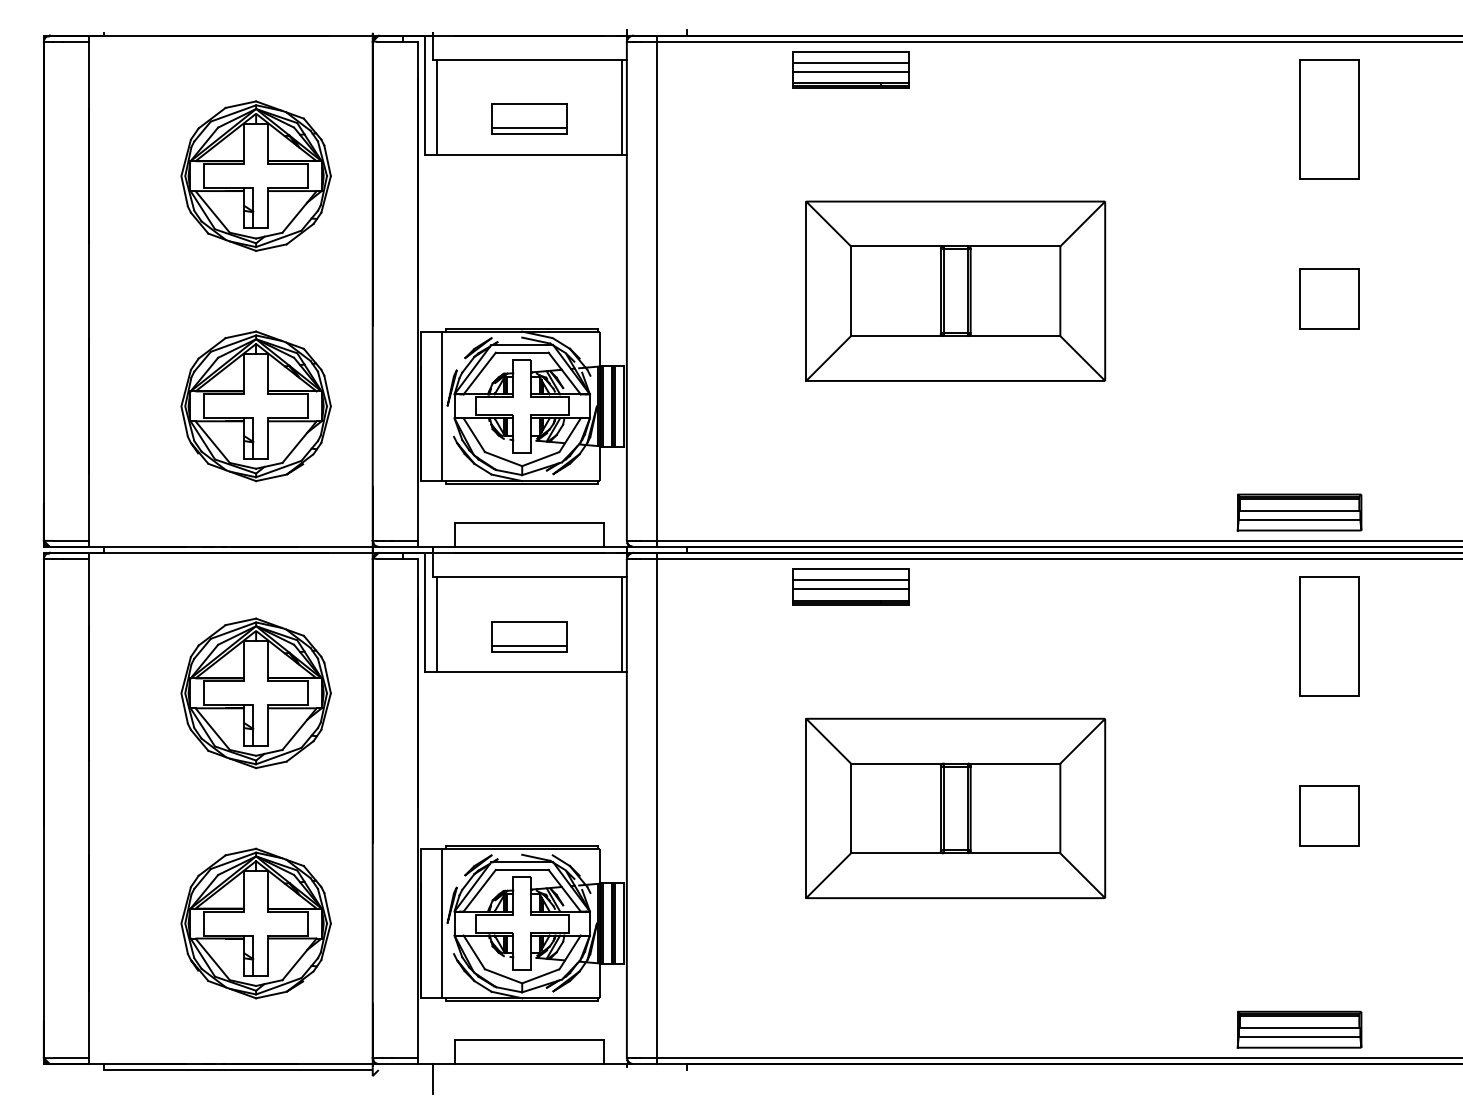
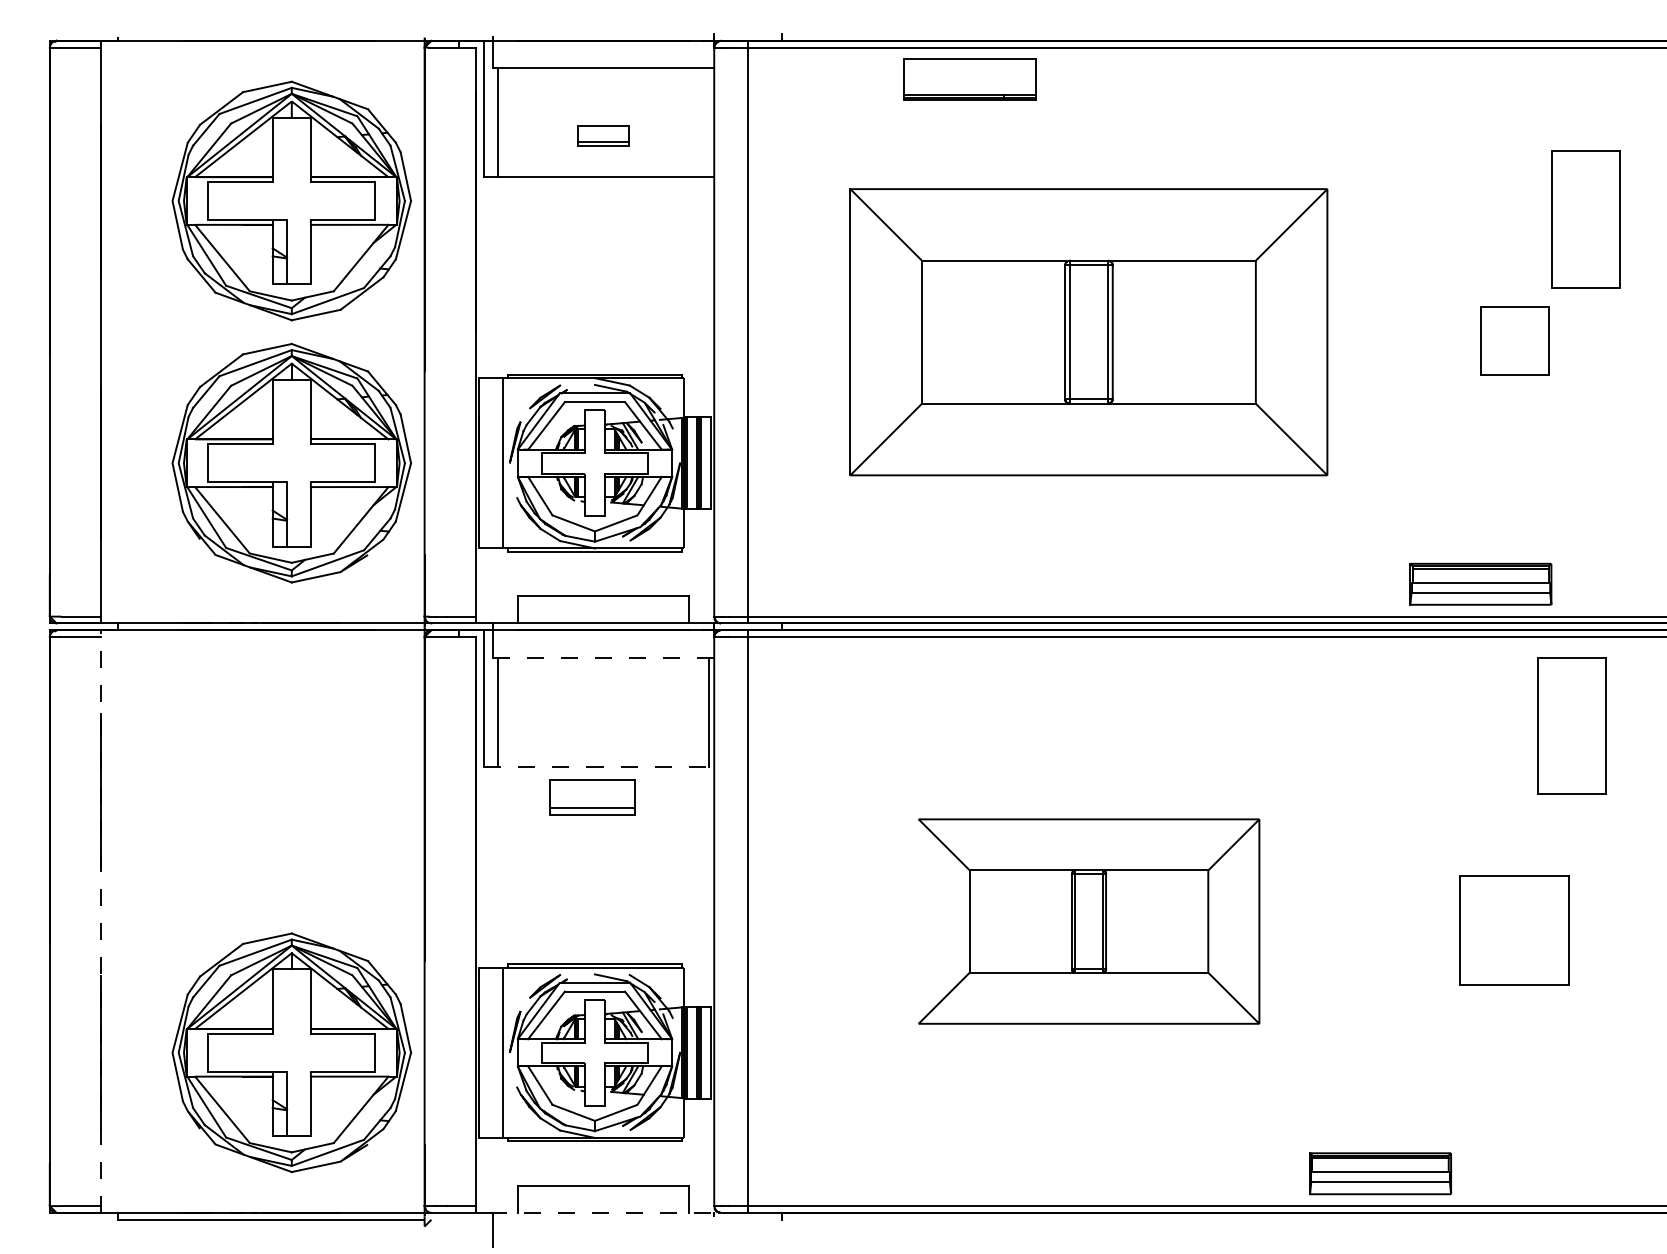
line: (850, 62) -> (969, 71), removed
line: (850, 71) -> (969, 81), removed
line: (622, 107) -> (709, 122), removed
part: (529, 118) -> (603, 135), size x0.6
part: (1329, 119) -> (1585, 219), moved
part: (255, 175) -> (291, 200), size x1.4
part: (955, 290) -> (1088, 331), size x1.4
part: (255, 406) -> (291, 463), size x1.4
line: (530, 576) -> (604, 657), solid -> dashed
part: (850, 586) -> (969, 668), removed
part: (529, 636) -> (591, 797), moved
part: (1329, 636) -> (1572, 725), moved
line: (525, 672) -> (598, 766), solid -> dashed
part: (255, 693) -> (291, 790), removed
line: (88, 800) -> (100, 912), solid -> dashed
line: (806, 808) -> (918, 921), removed
part: (1329, 815) -> (1515, 929), size x1.6
part: (255, 923) -> (291, 1052), size x1.4
part: (1299, 1029) -> (1380, 1173), moved
line: (531, 1064) -> (605, 1213), solid -> dashed

